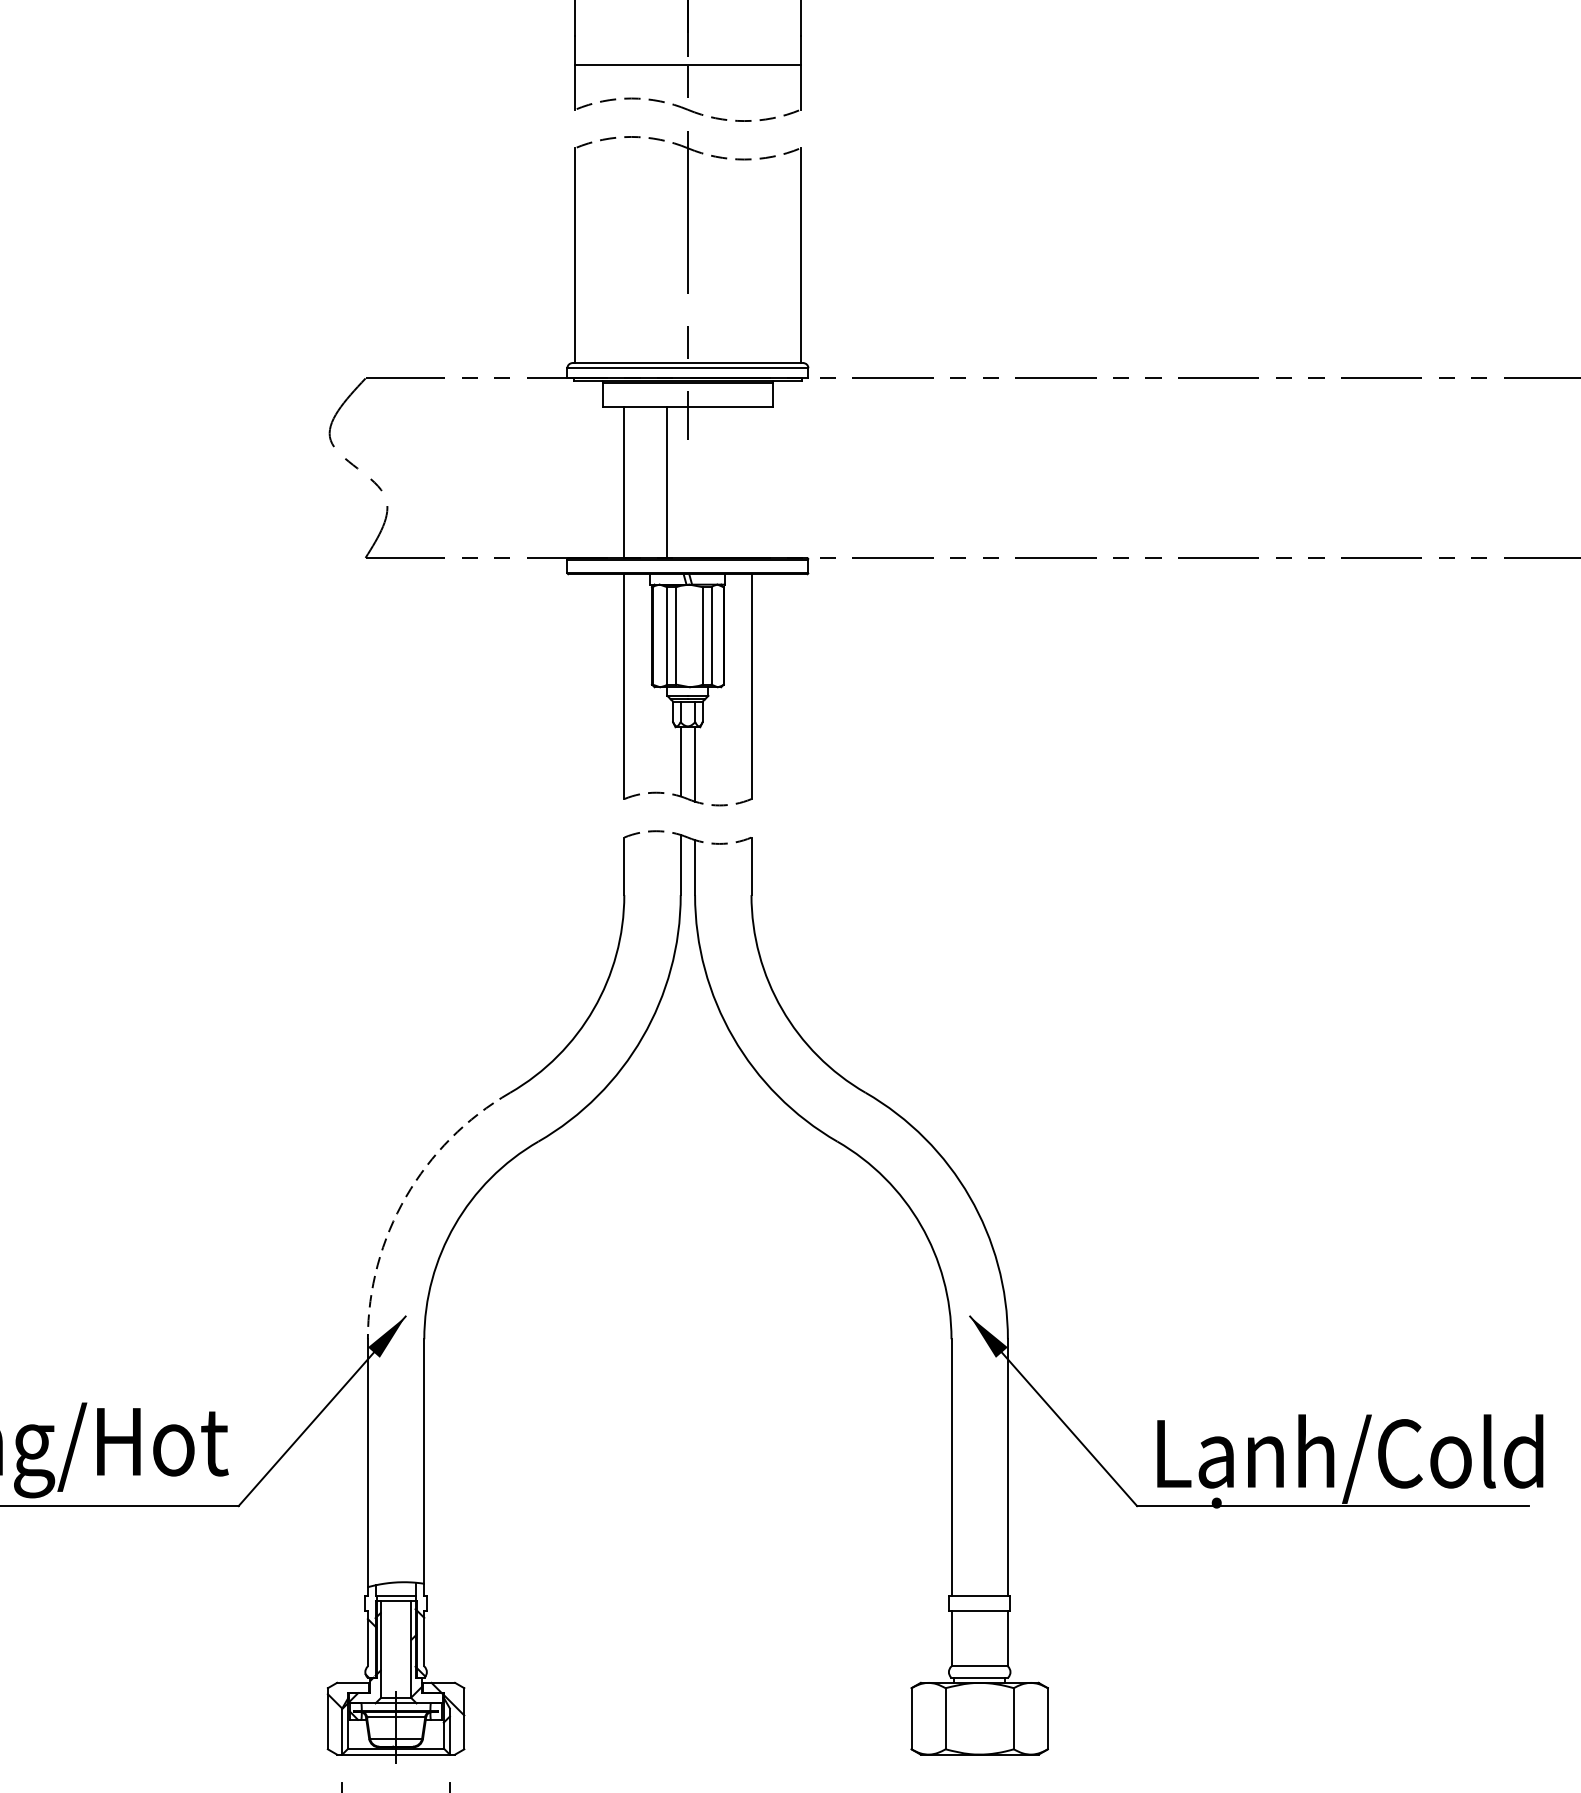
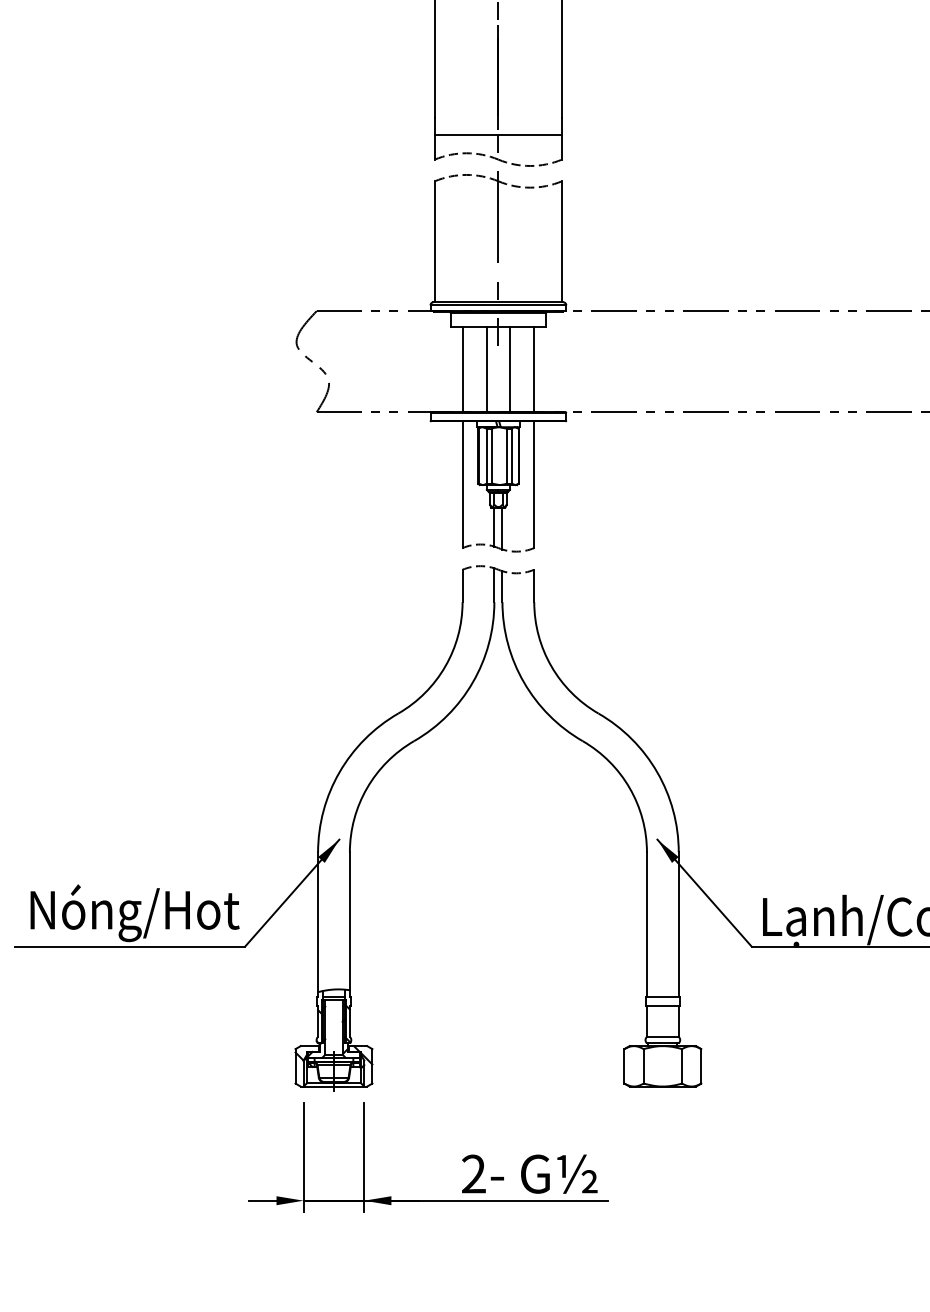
line: (707, 482) -> (509, 369), added
line: (751, 482) -> (534, 369), added
arc: (405, 1197) -> (339, 772), dashed -> solid

